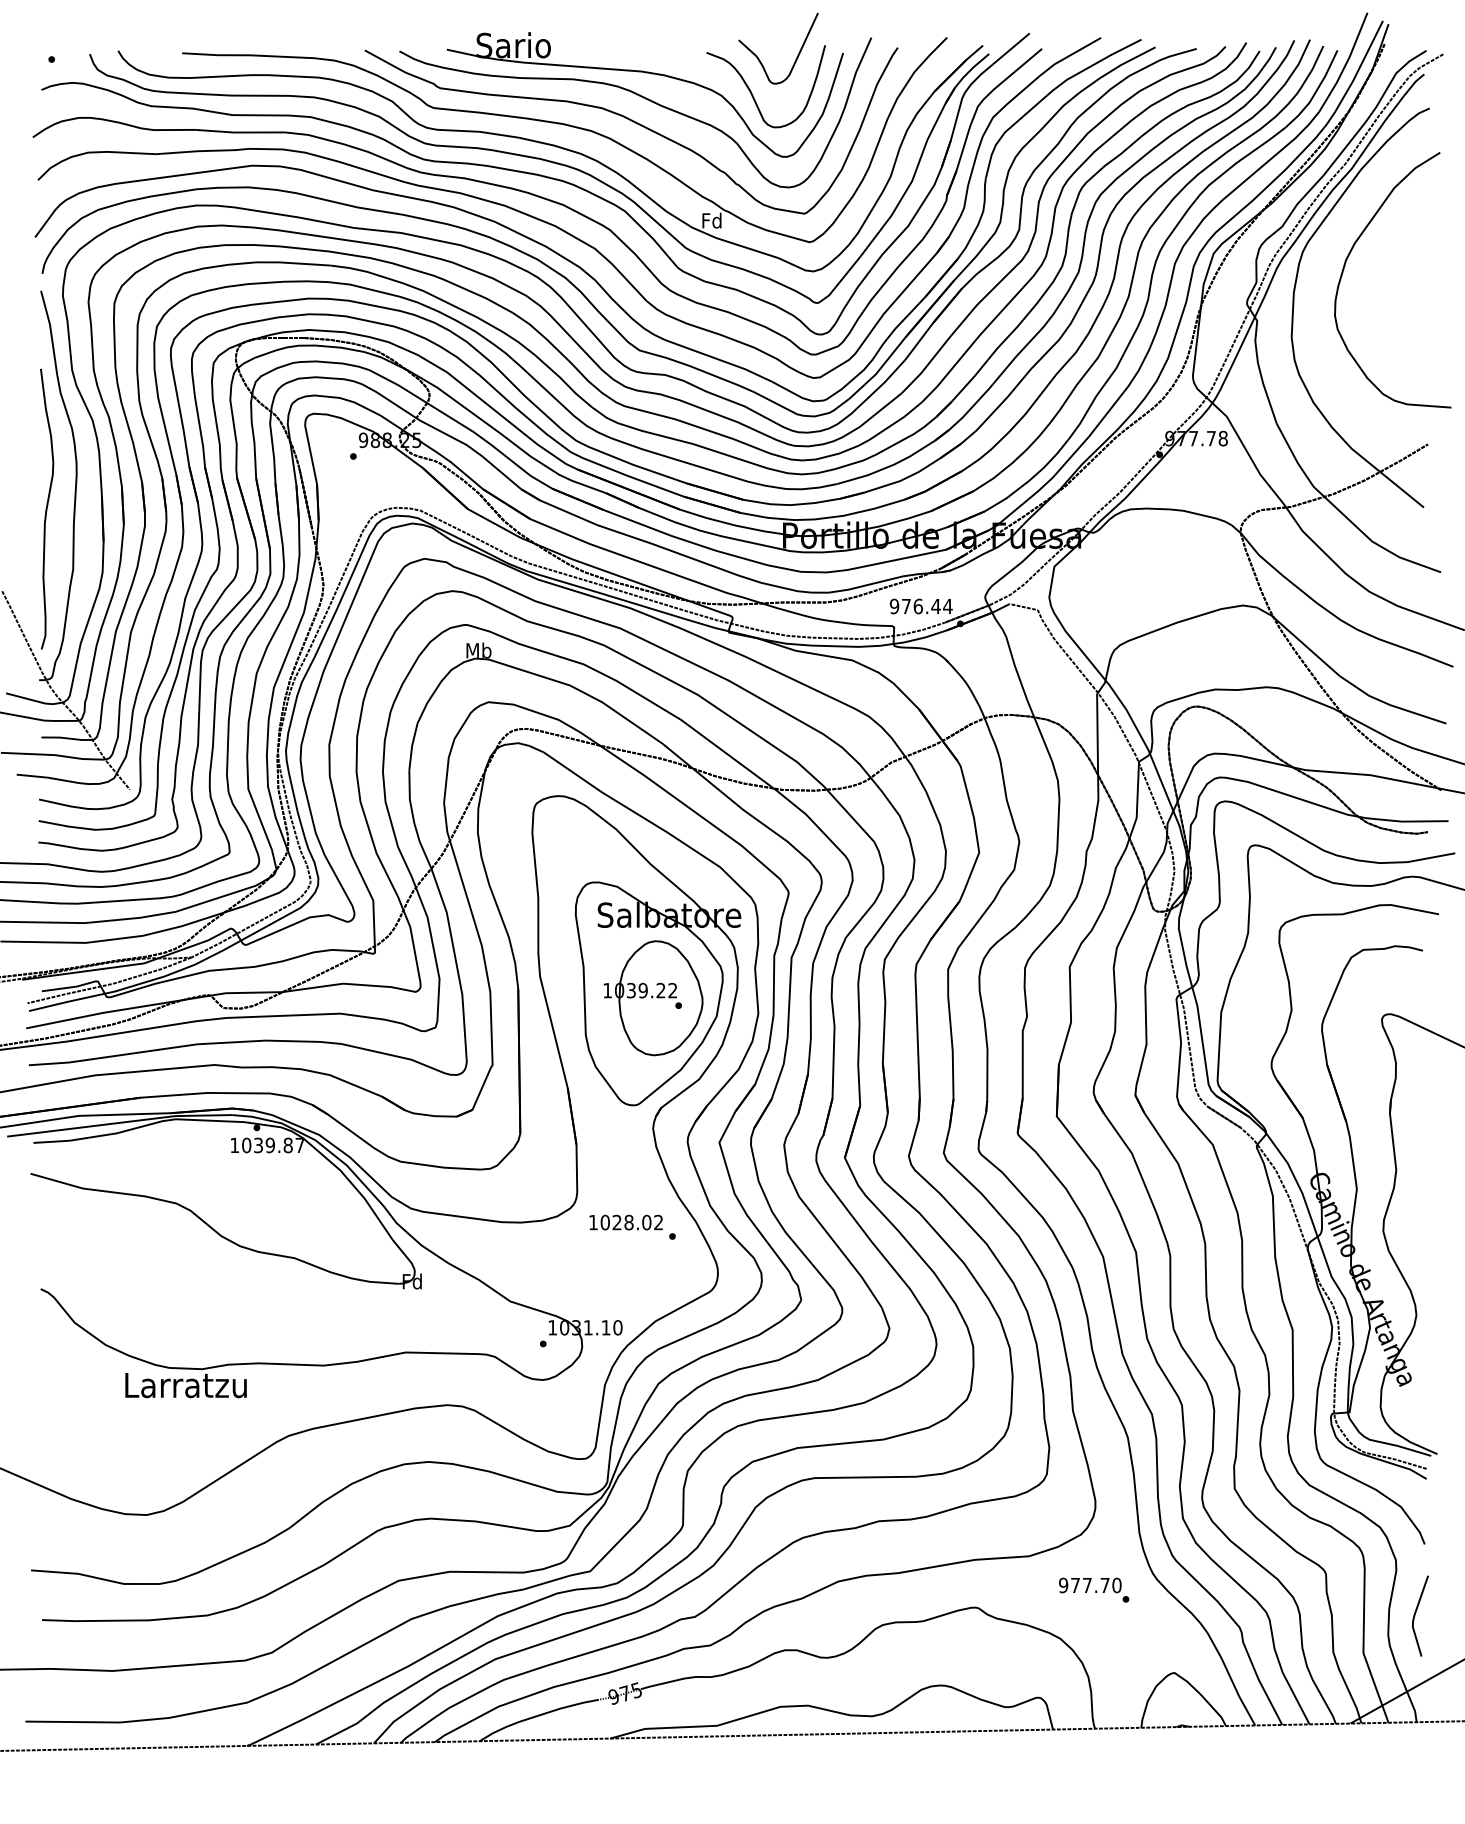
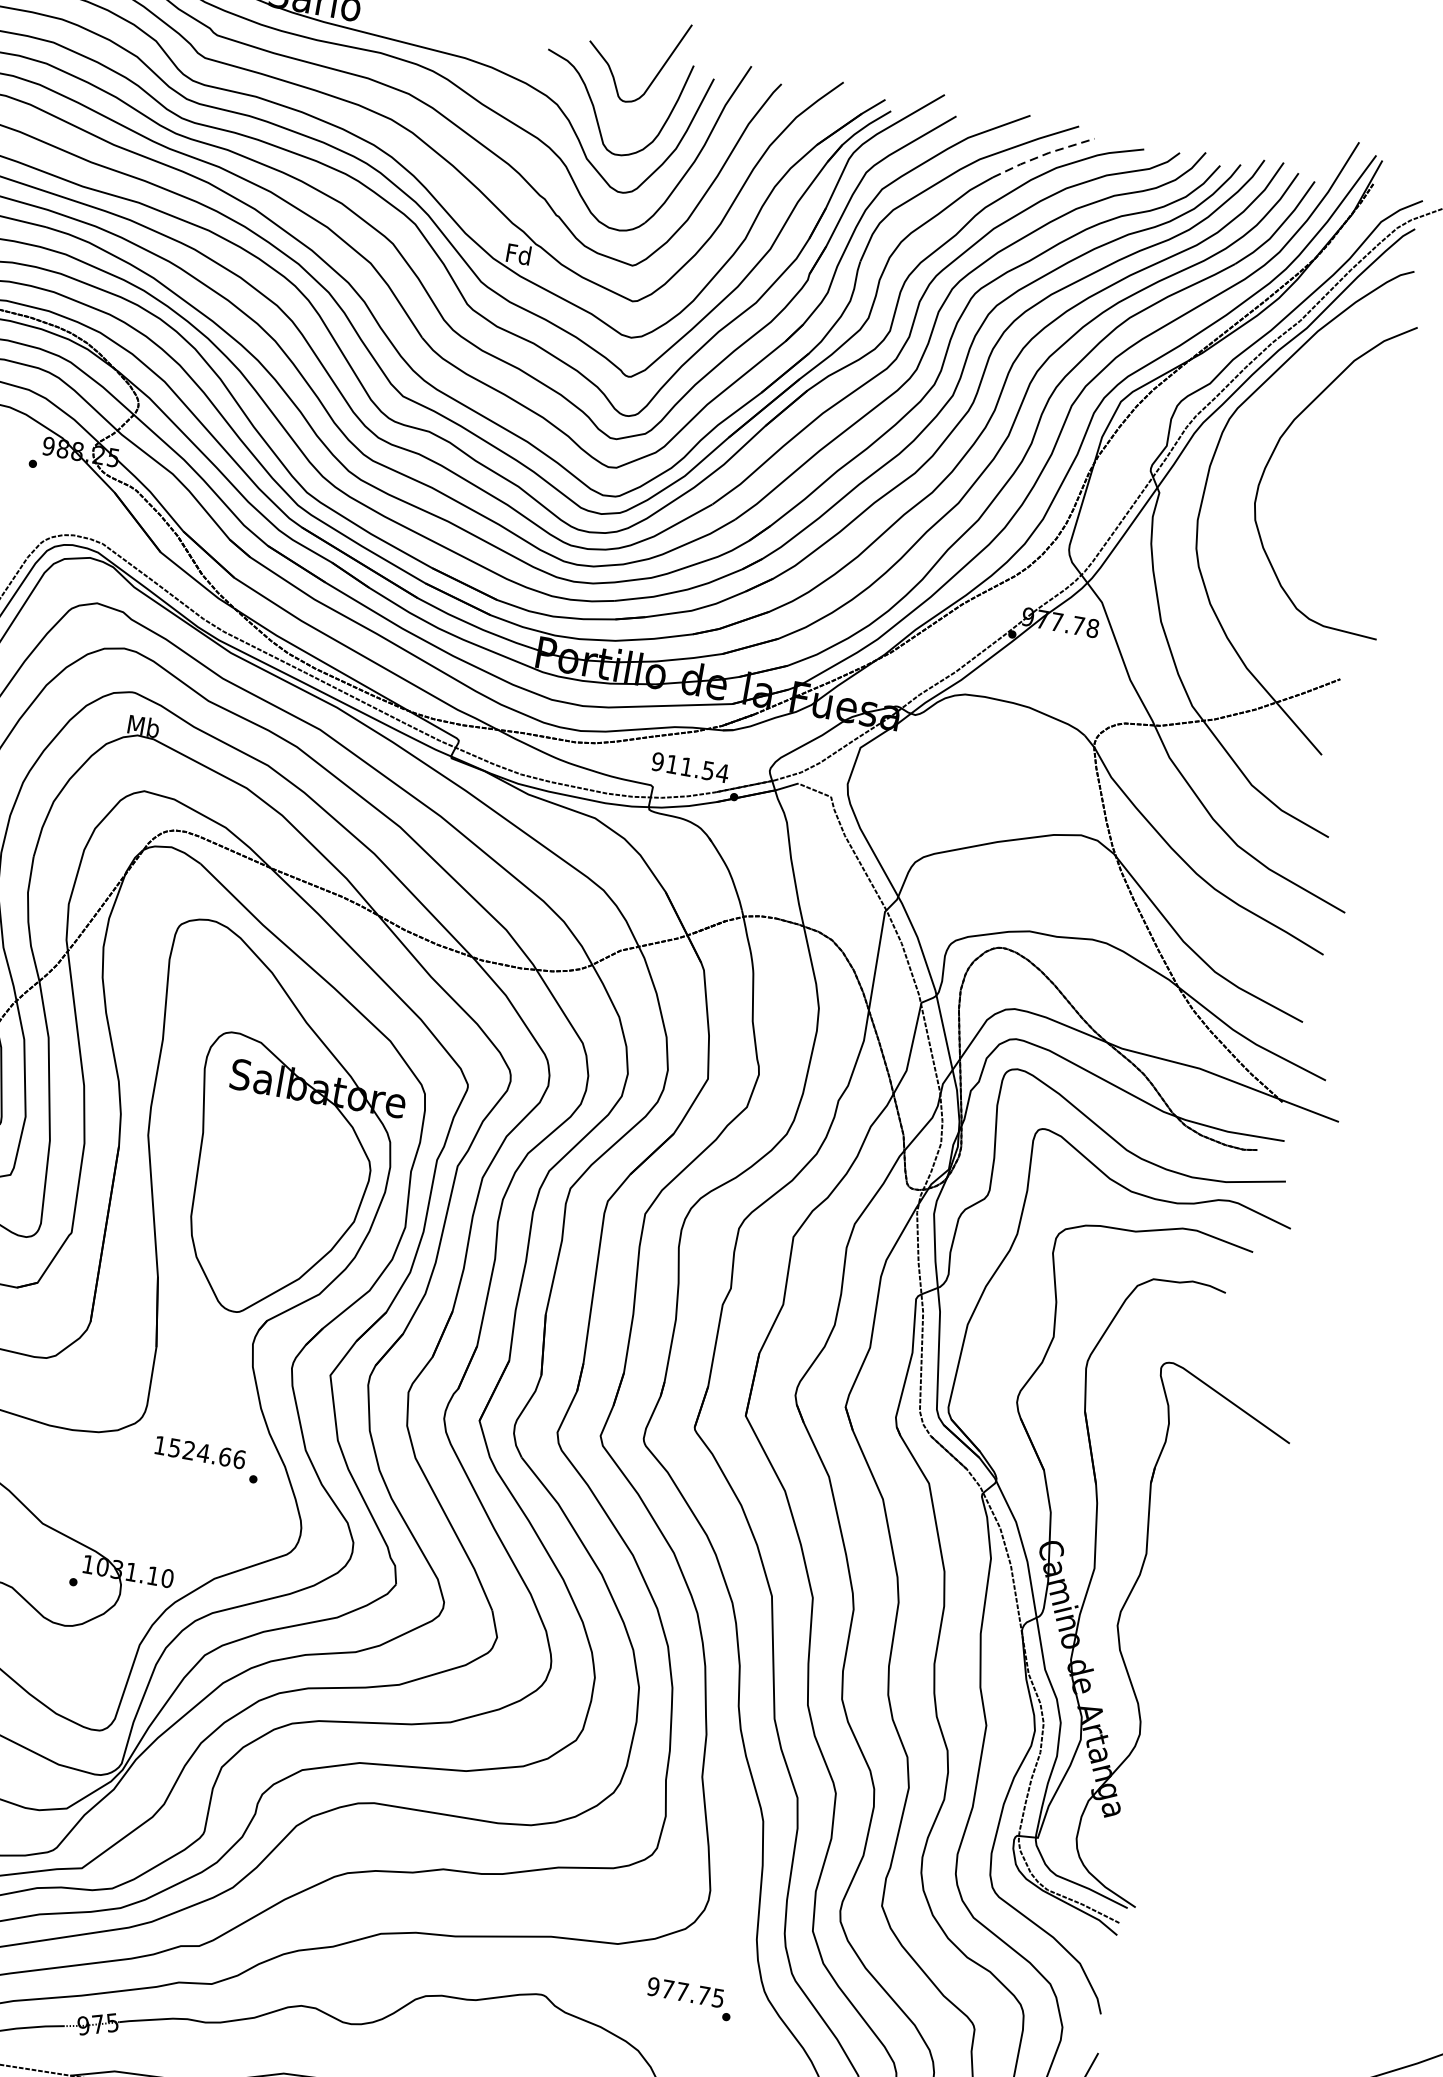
line: (1116, 67) -> (1042, 154), solid -> dashed
text: (921, 606) -> (690, 767), 976.44 -> 911.54
part: (653, 998) -> (281, 1186), removed
text: (631, 1222) -> (206, 1453), 1028.02 -> 1524.66
text: (1116, 1585) -> (717, 1998), 977.70 -> 977.75

